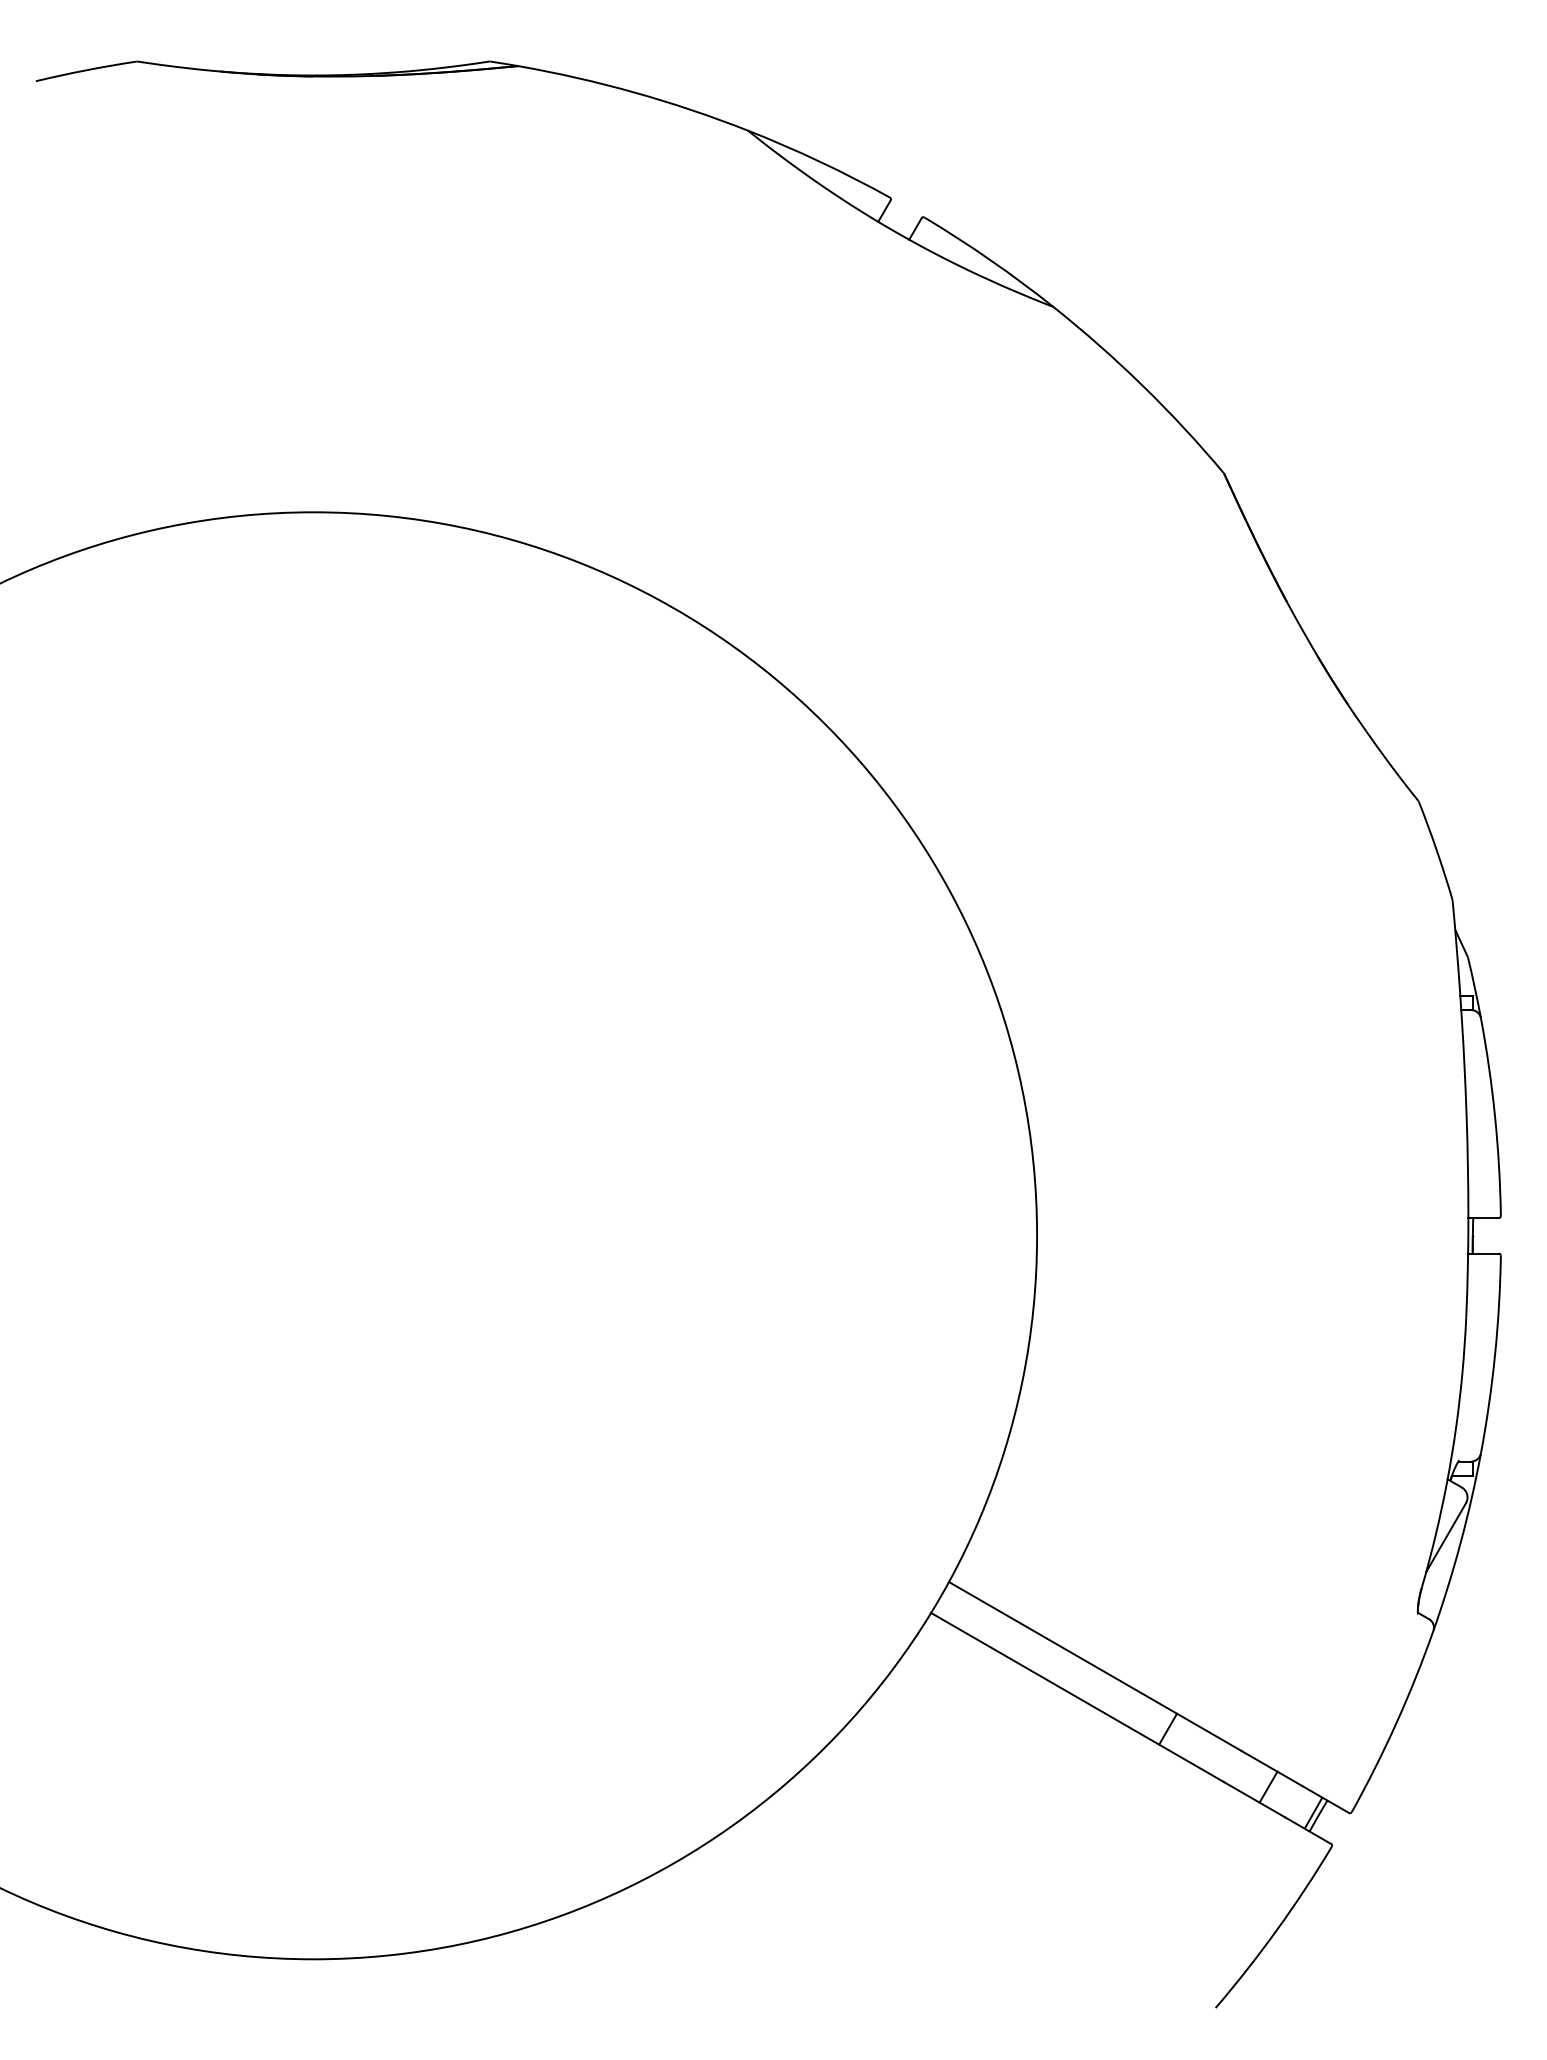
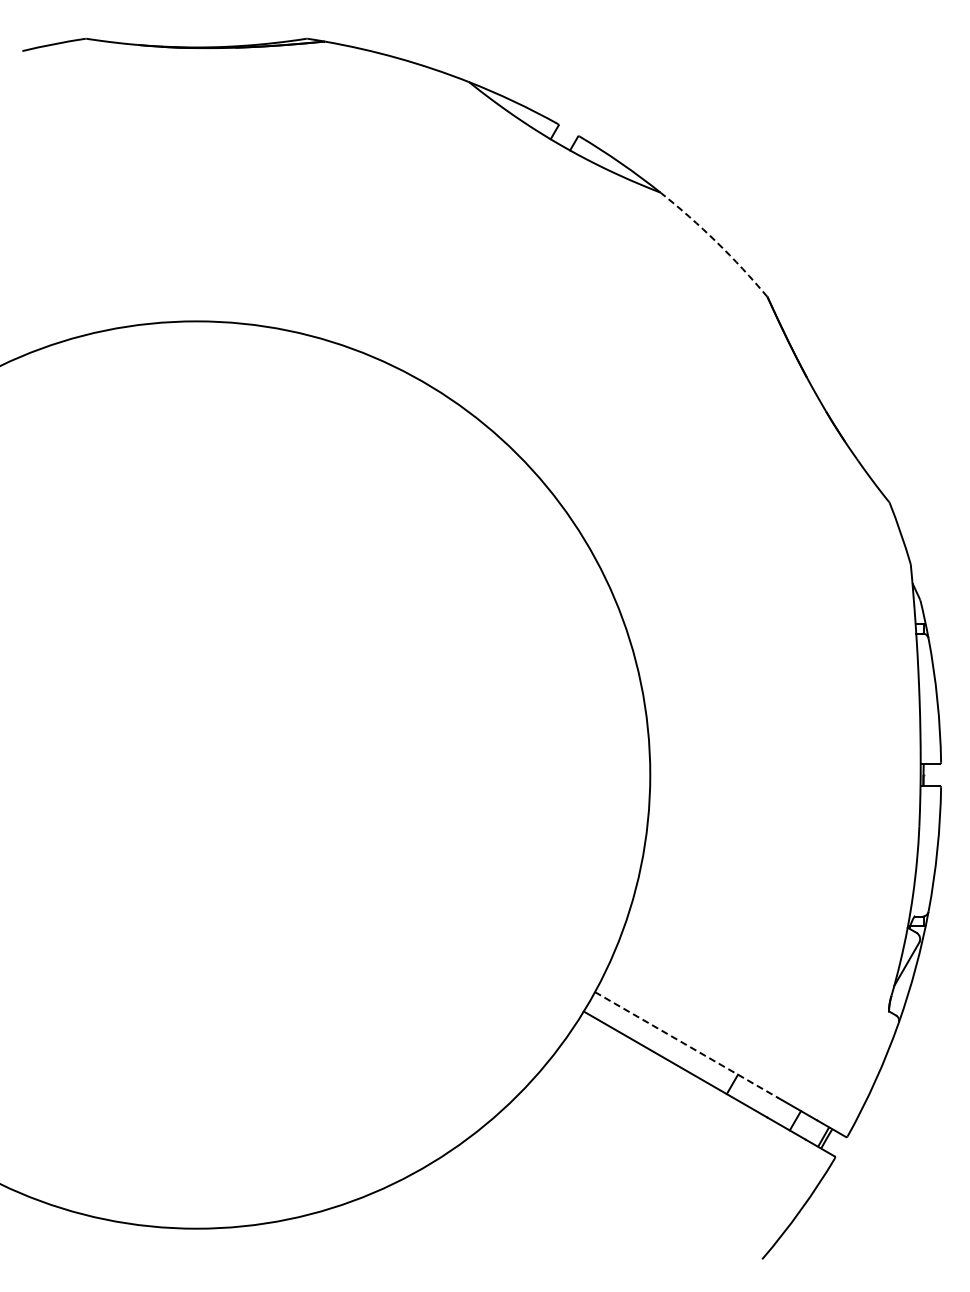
arc: (1142, 386) -> (716, 242), solid -> dashed
line: (1094, 1667) -> (686, 1045), solid -> dashed

